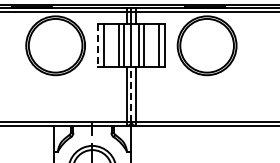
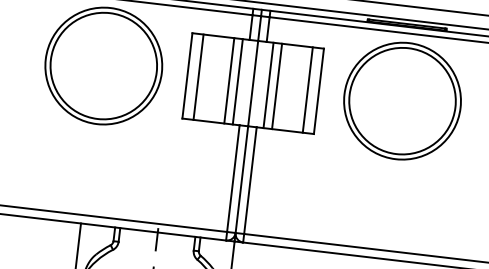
line: (98, 45) -> (188, 75), dashed -> solid
line: (131, 93) -> (242, 177), dashed -> solid

